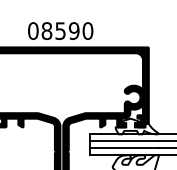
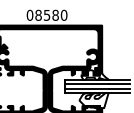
text: (74, 31) -> (55, 15), 08590 -> 08580

